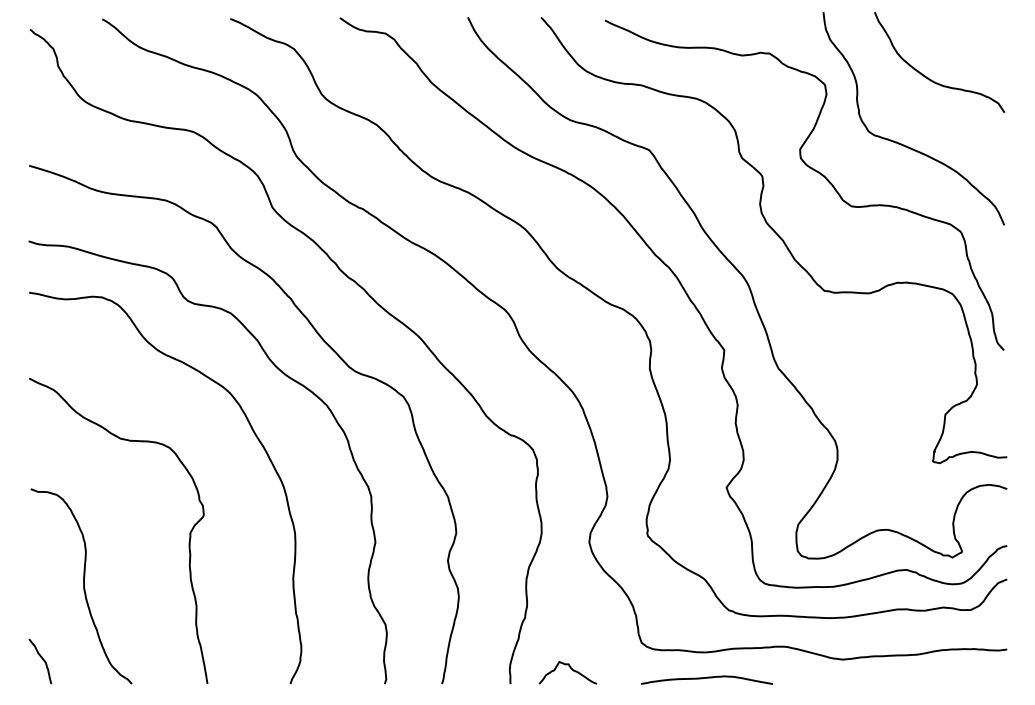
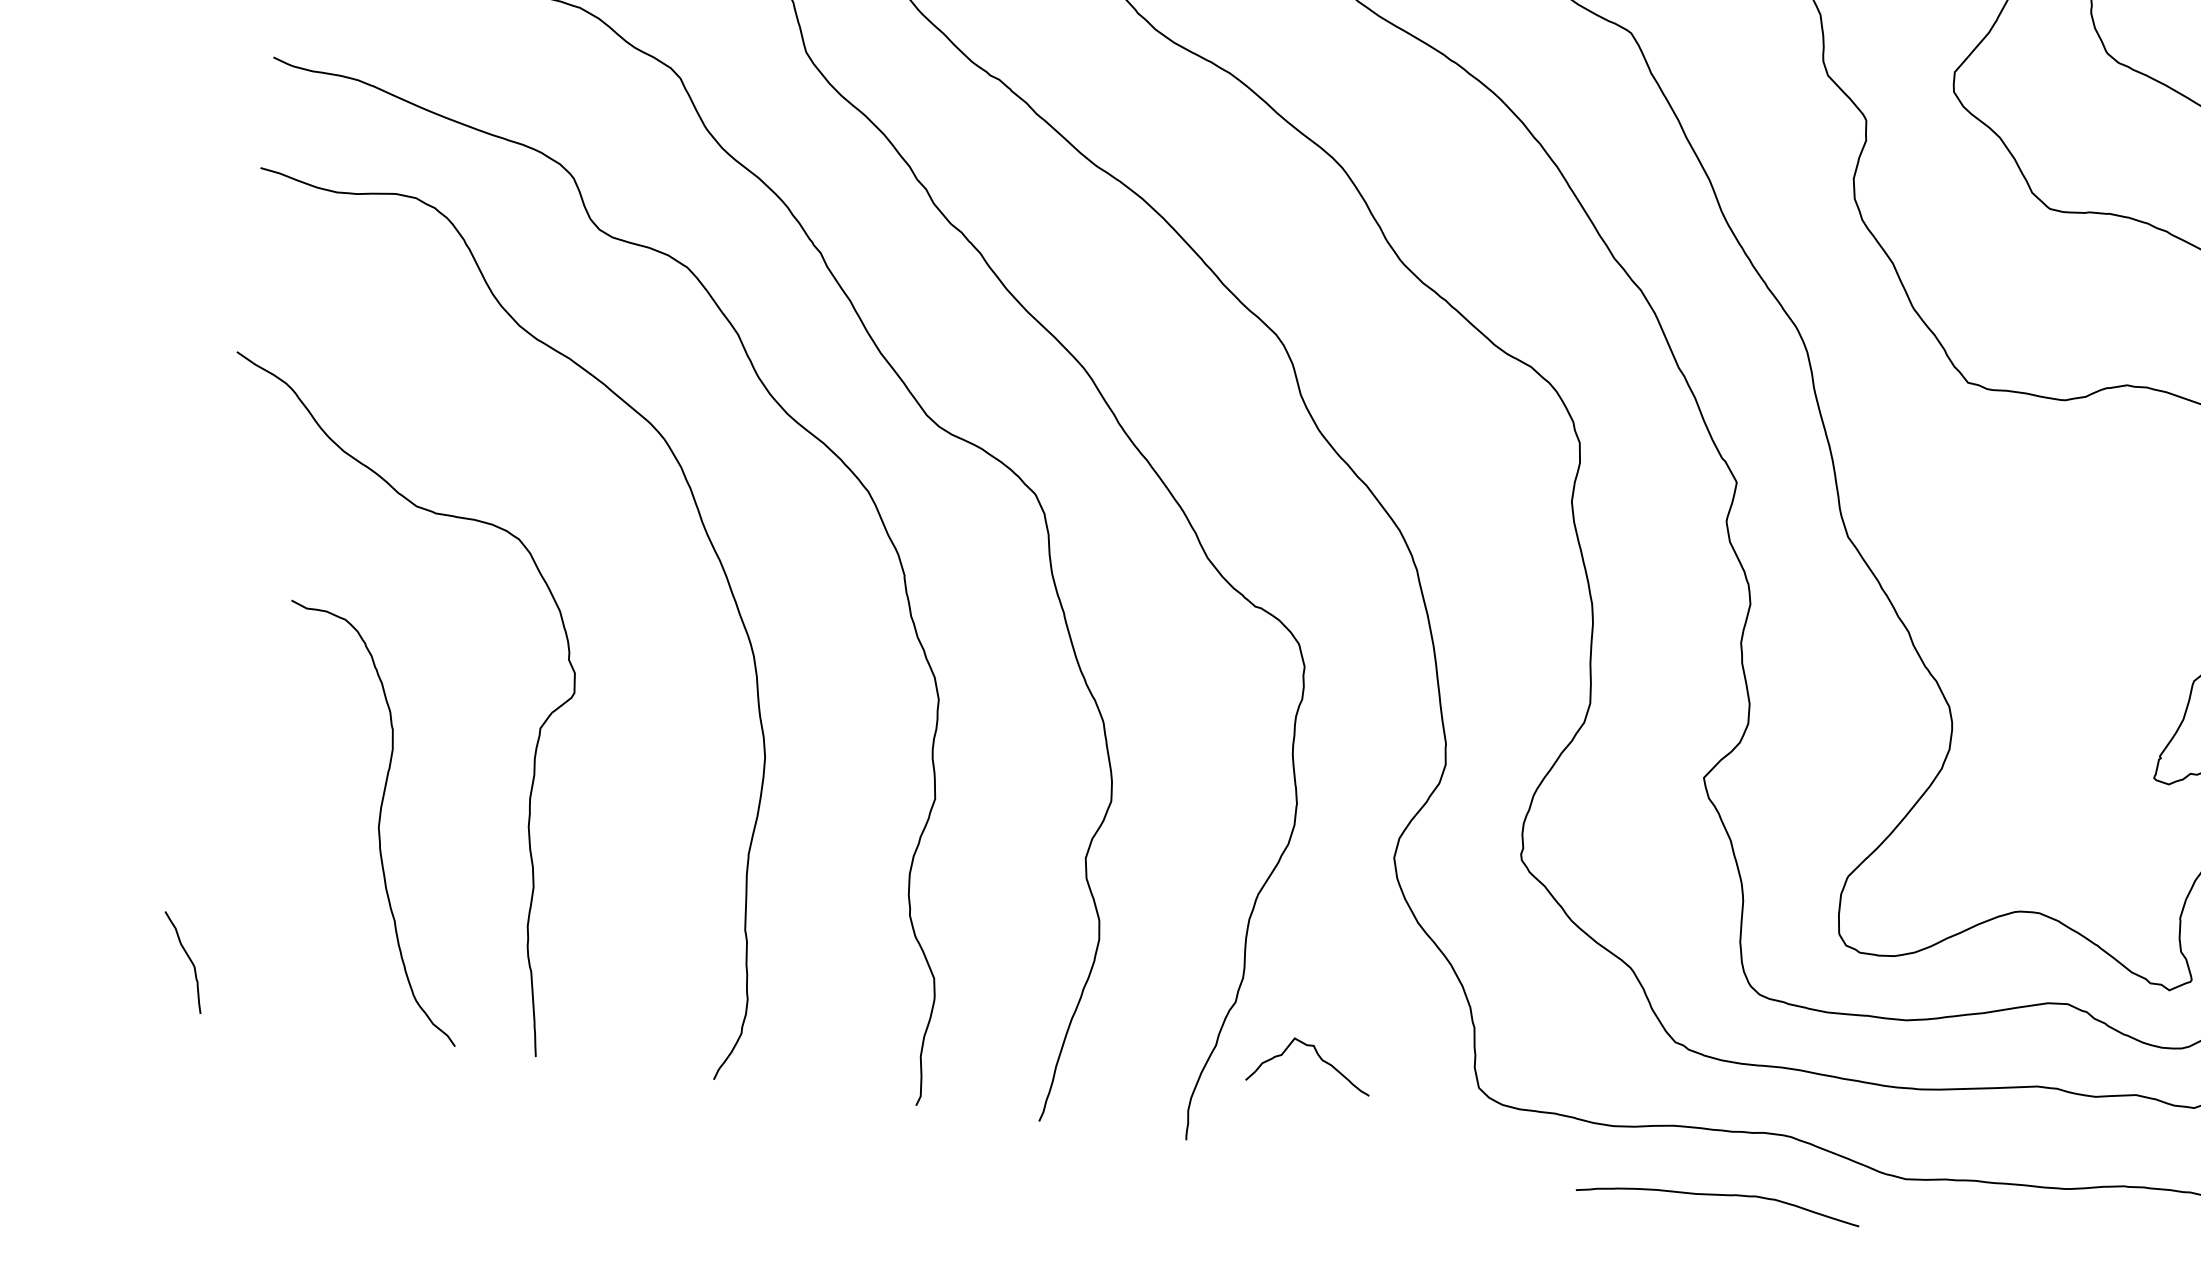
curve: (83, 586) -> (377, 823), moved
curve: (570, 668) -> (1316, 1055), moved
curve: (707, 678) -> (1719, 1196), moved

